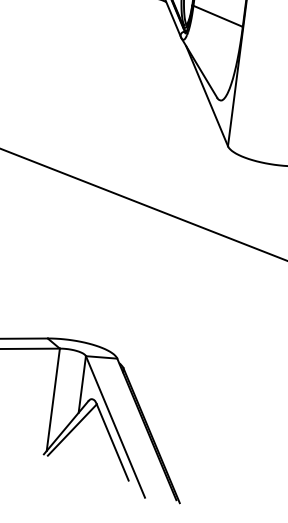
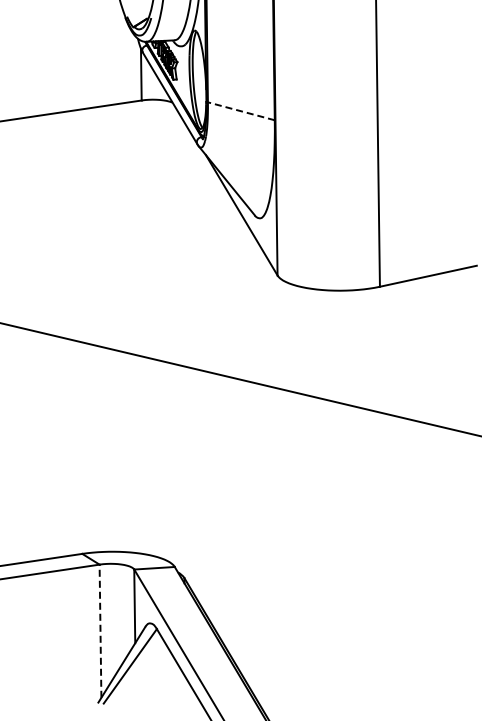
line: (218, 16) -> (241, 111), solid -> dashed
line: (53, 400) -> (100, 631), solid -> dashed

